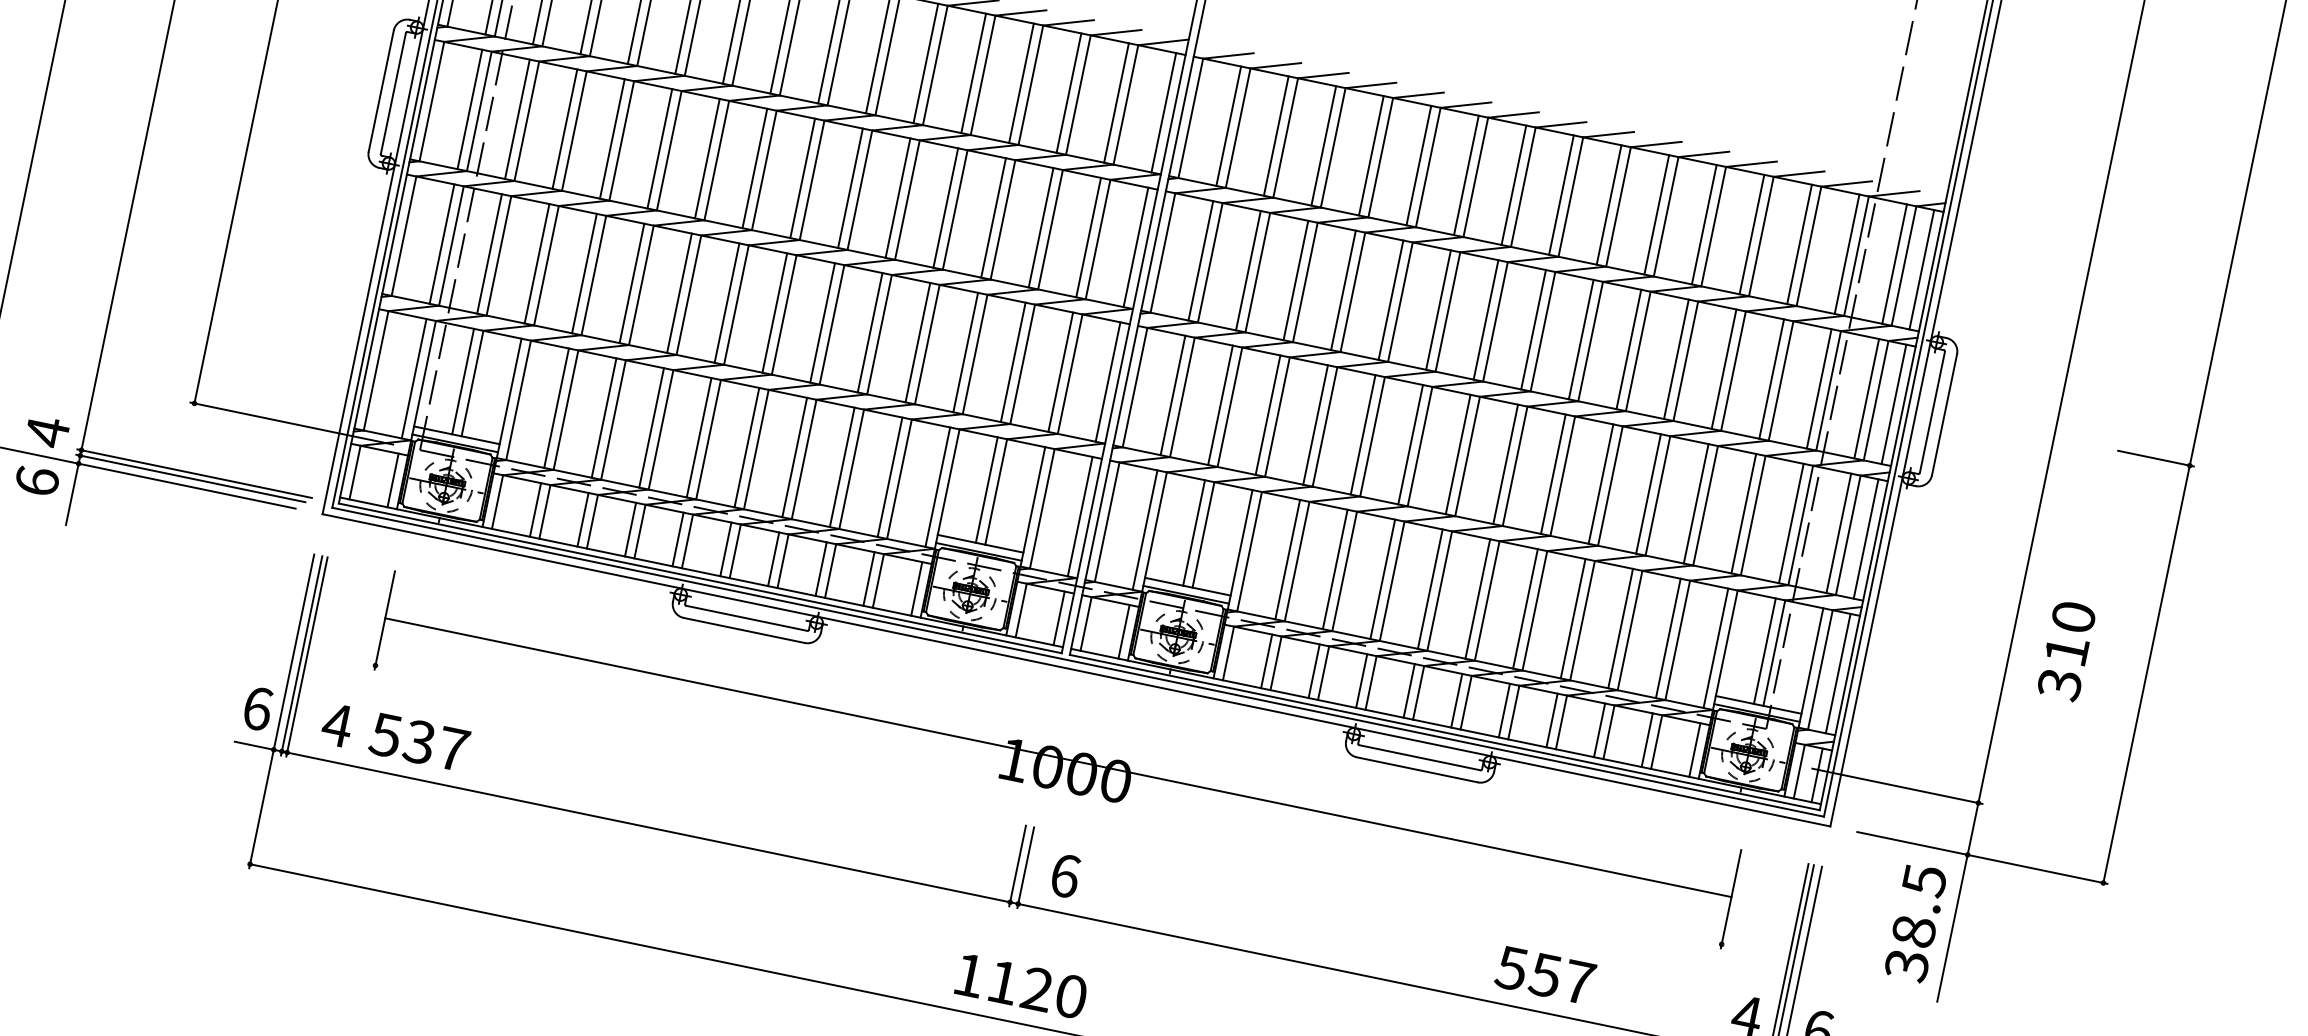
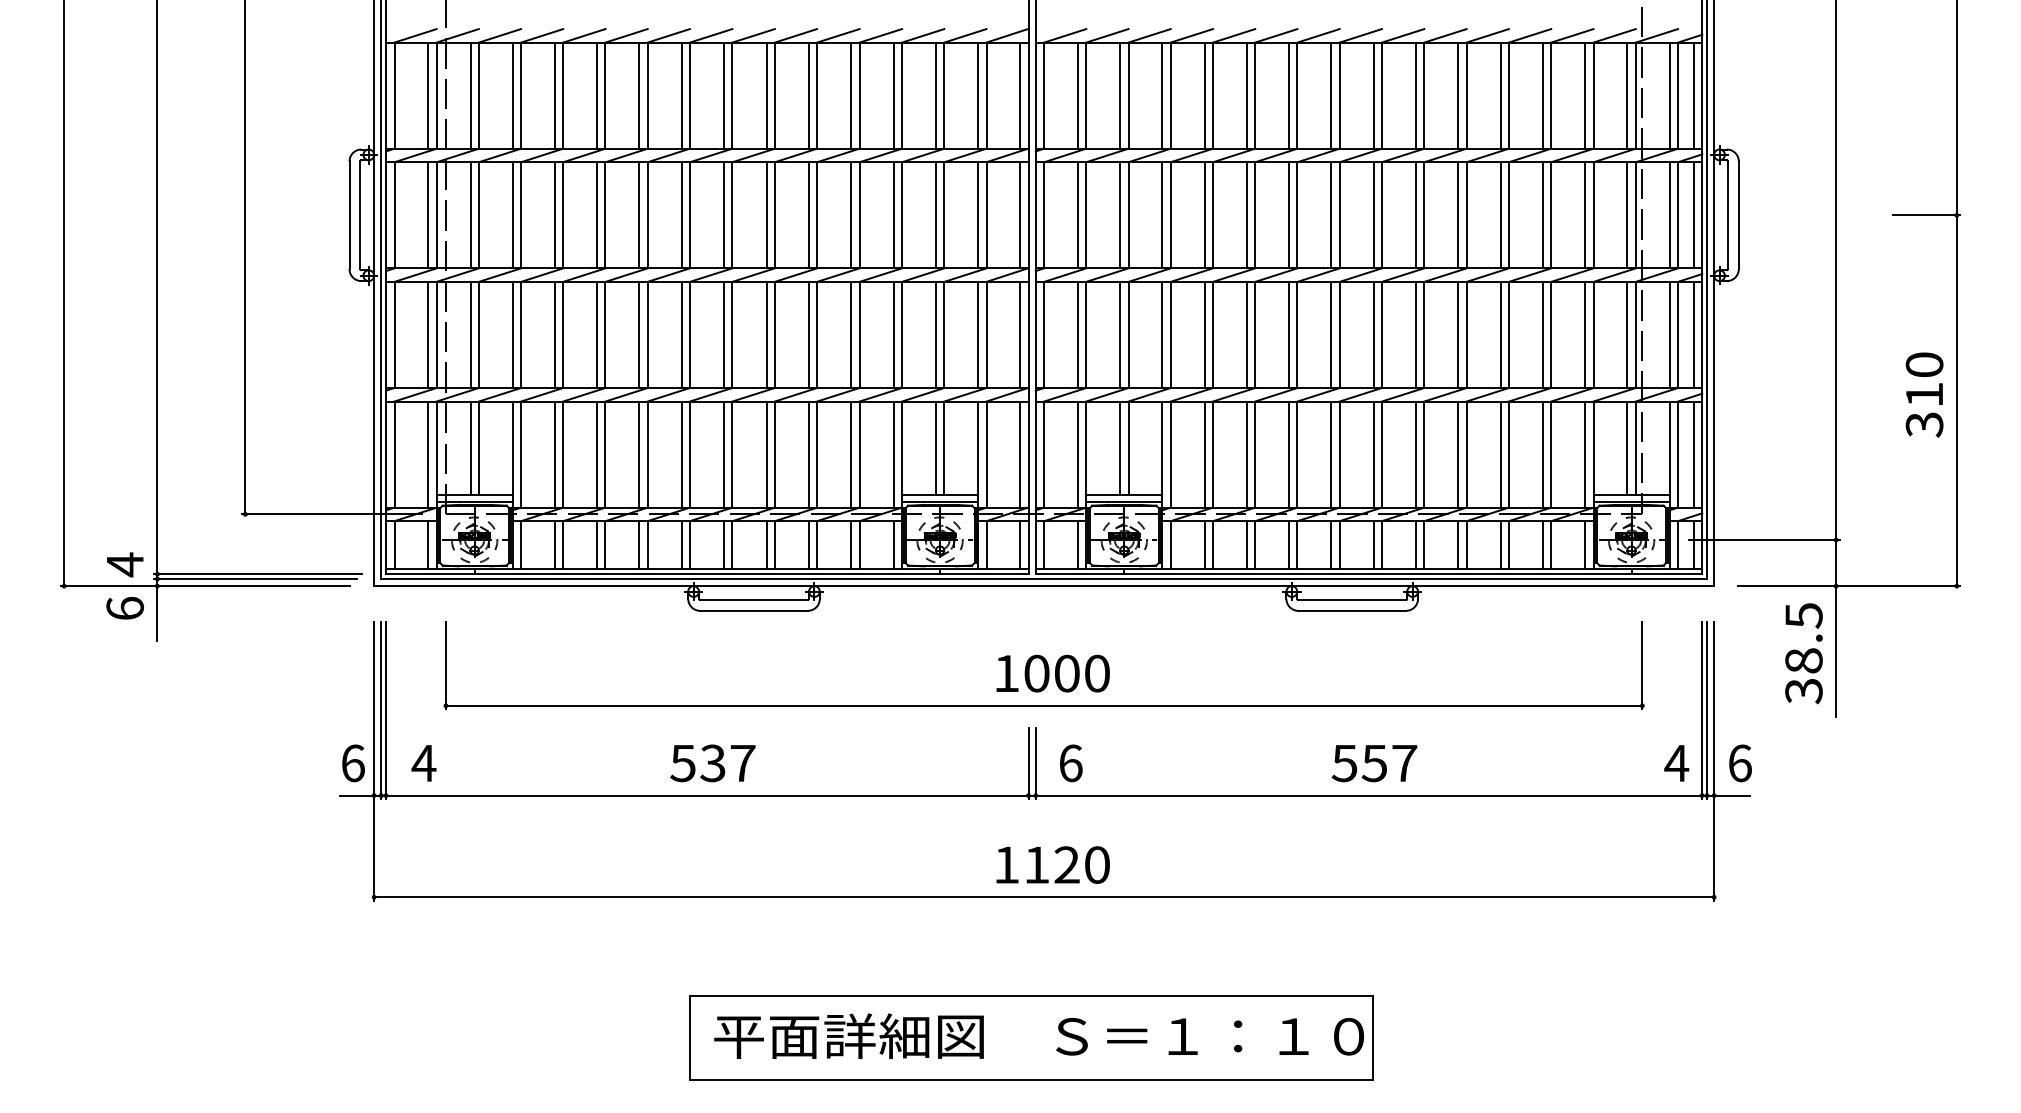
text: (2066, 650) -> (1924, 394), moved
text: (418, 742) -> (712, 763), moved
line: (1057, 757) -> (1043, 705), moved
text: (1545, 975) -> (1374, 763), moved

